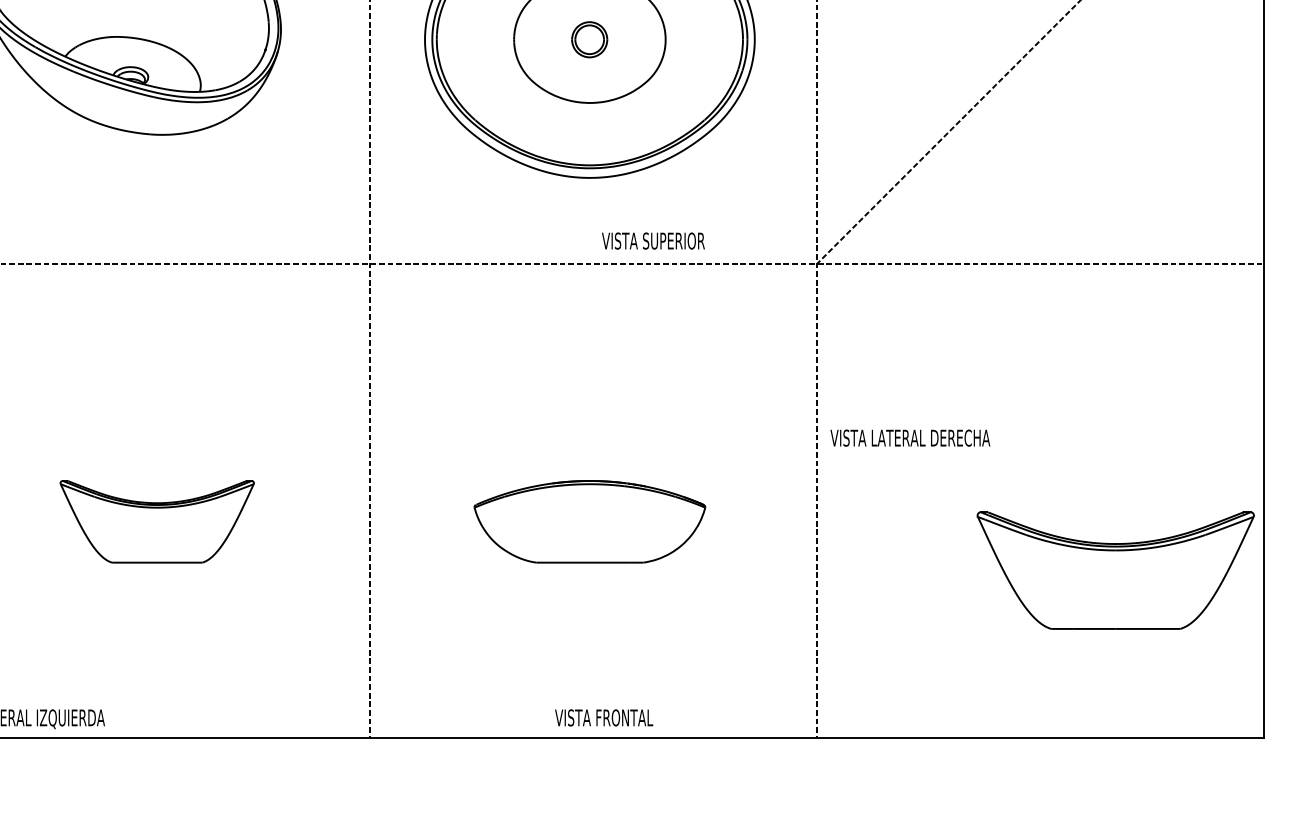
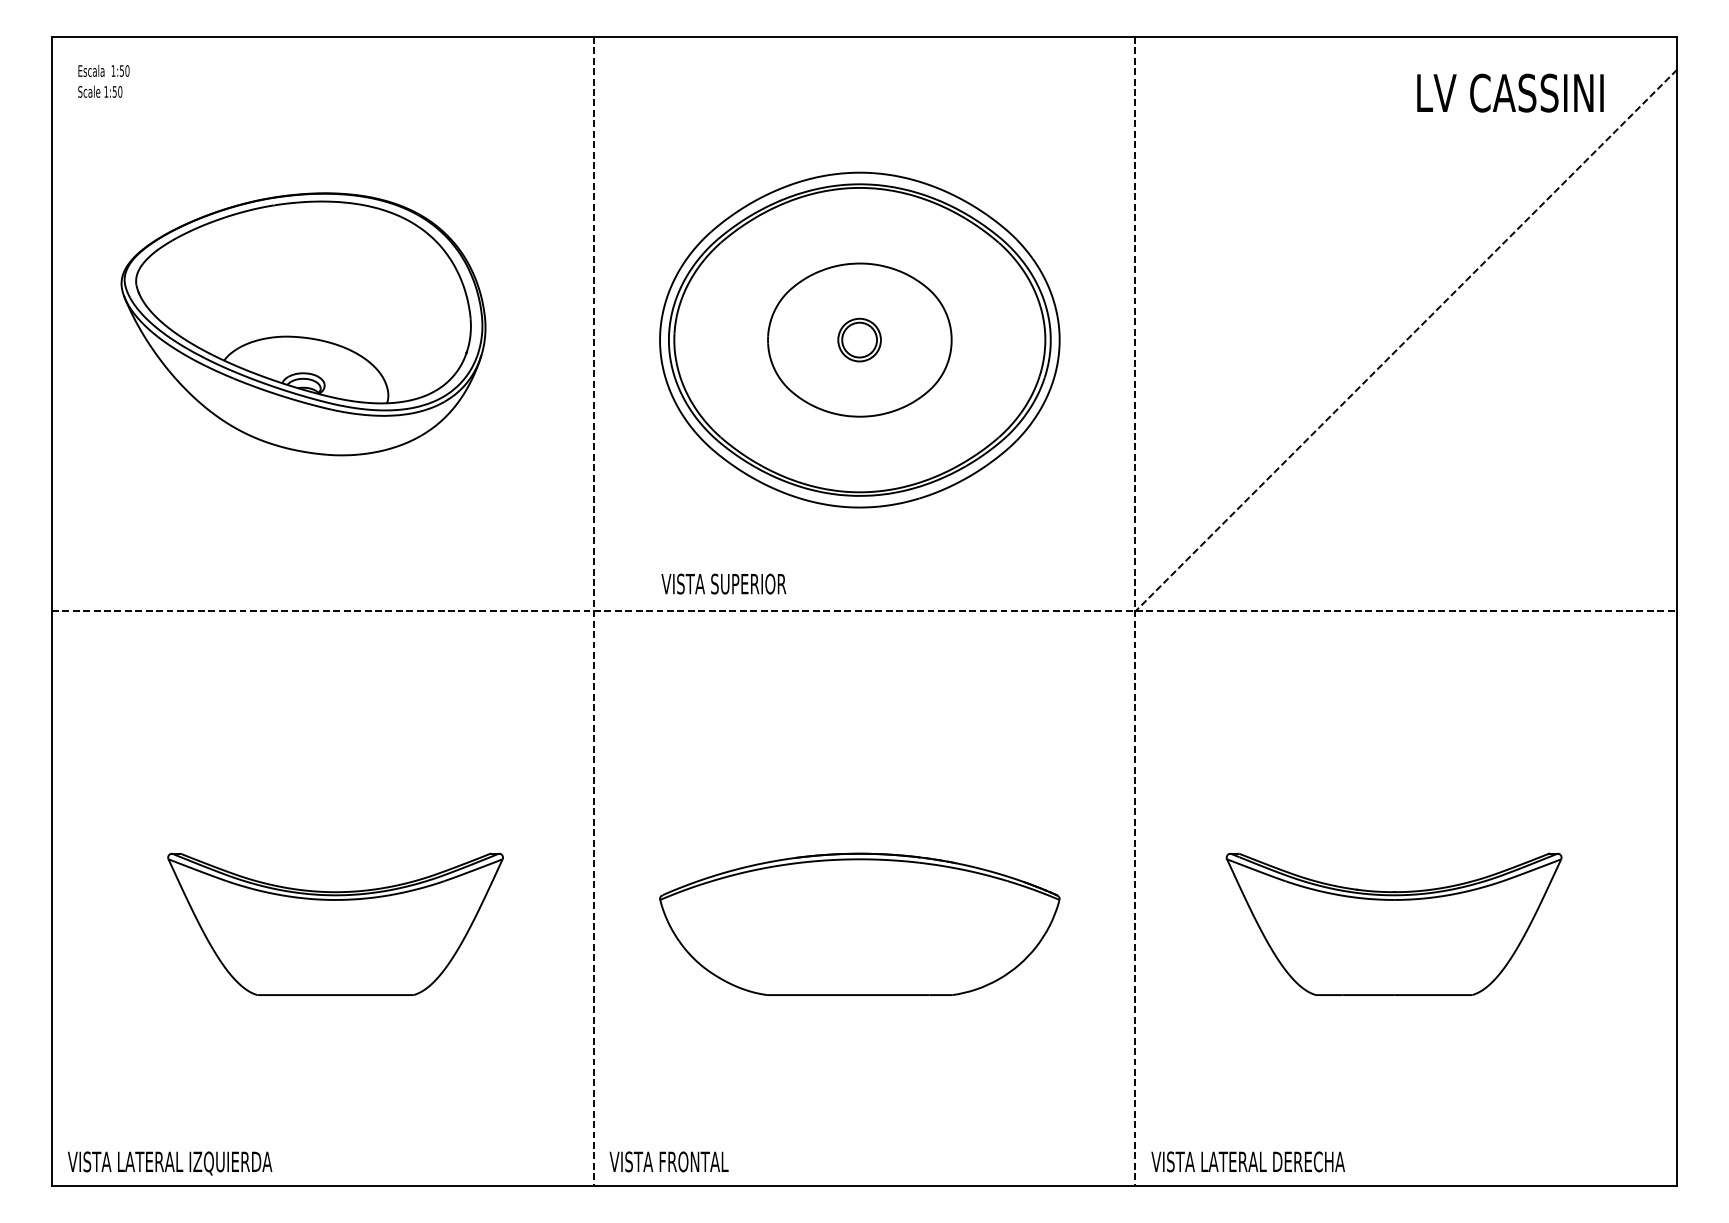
text: (653, 240) -> (723, 583), moved
text: (909, 437) -> (1247, 1161), moved
part: (157, 521) -> (335, 923), size x1.43
part: (589, 521) -> (859, 923), size x1.43
part: (1115, 569) -> (1393, 923), moved
text: (603, 717) -> (668, 1161), moved

